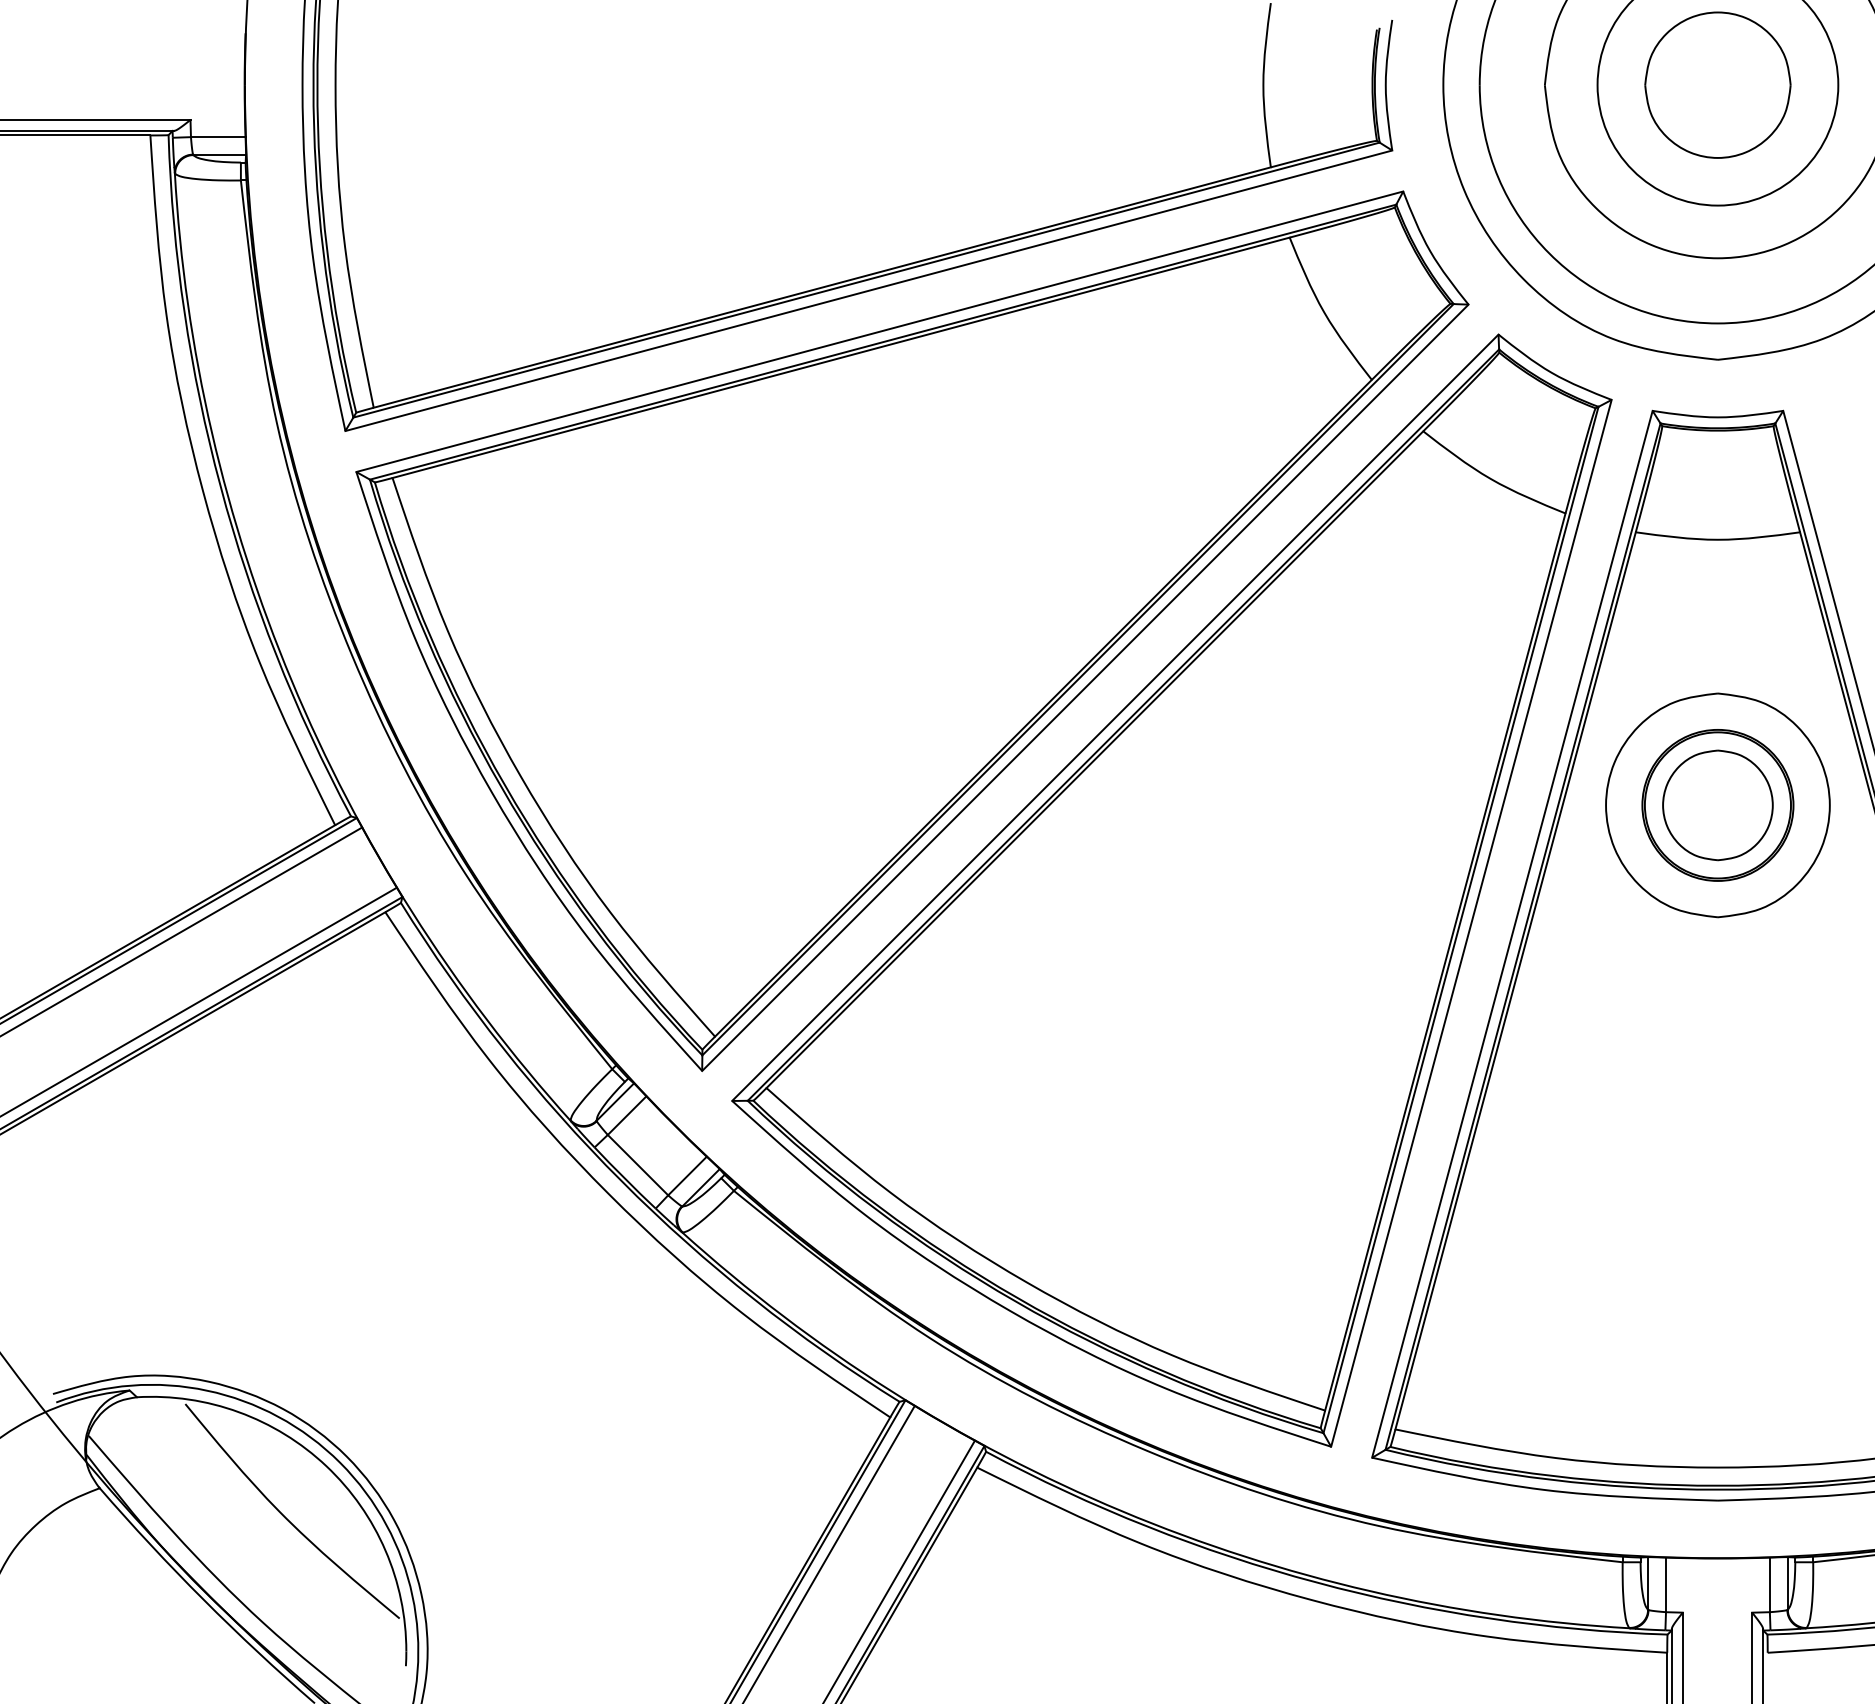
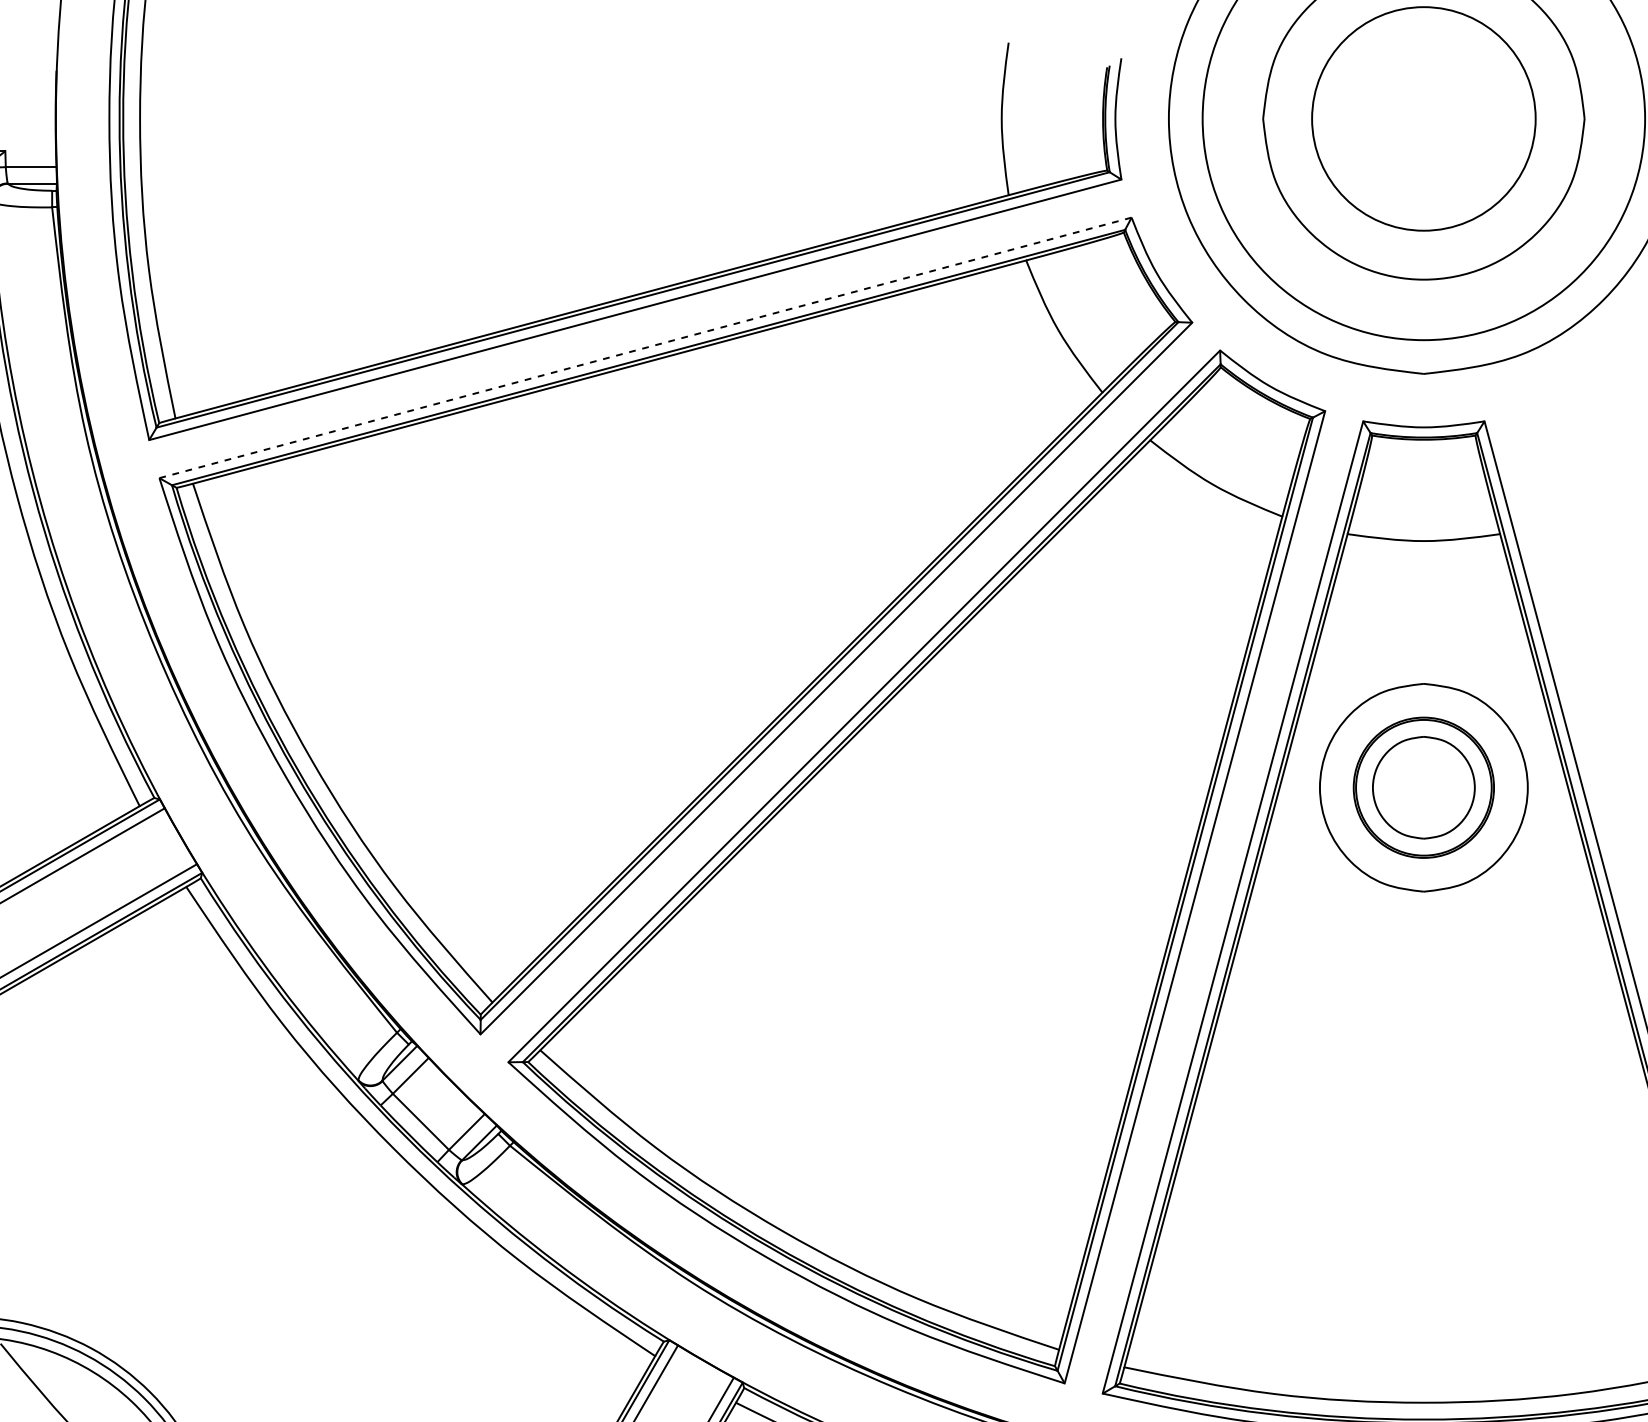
part: (1717, 84) -> (1423, 118), removed
line: (879, 331) -> (645, 347), solid -> dashed

